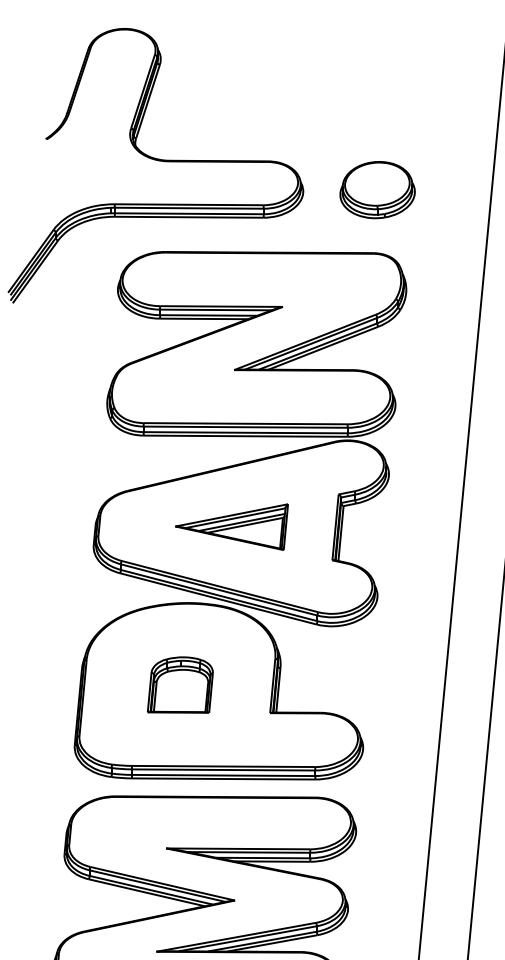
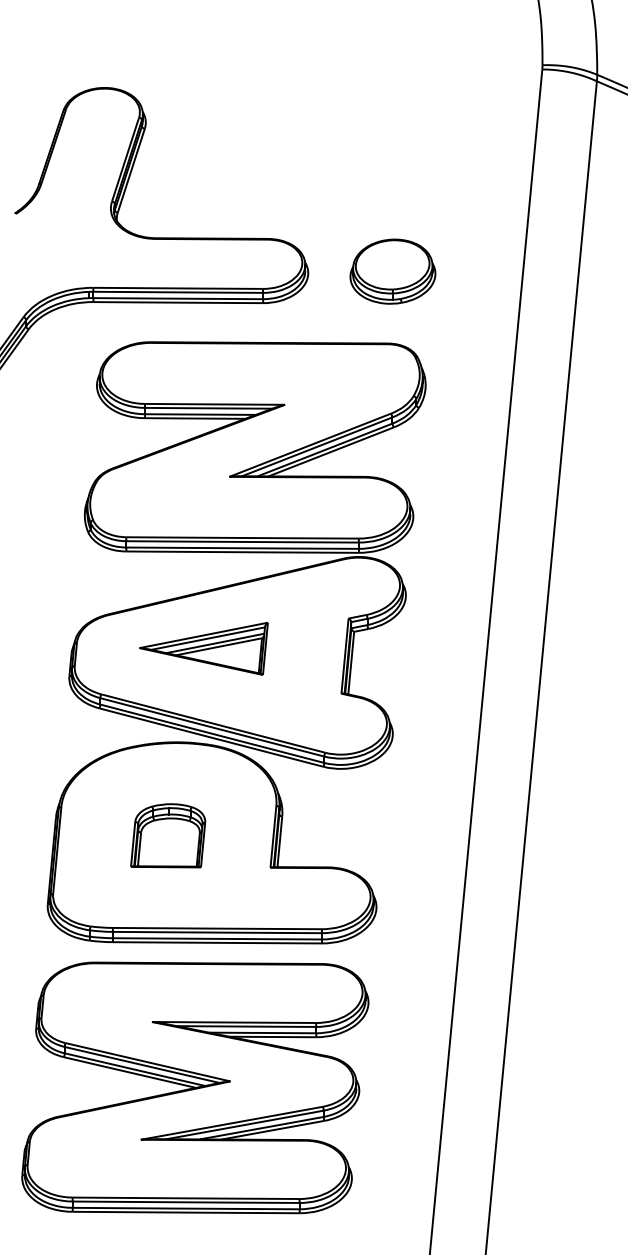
part: (231, 526) -> (203, 648), moved

